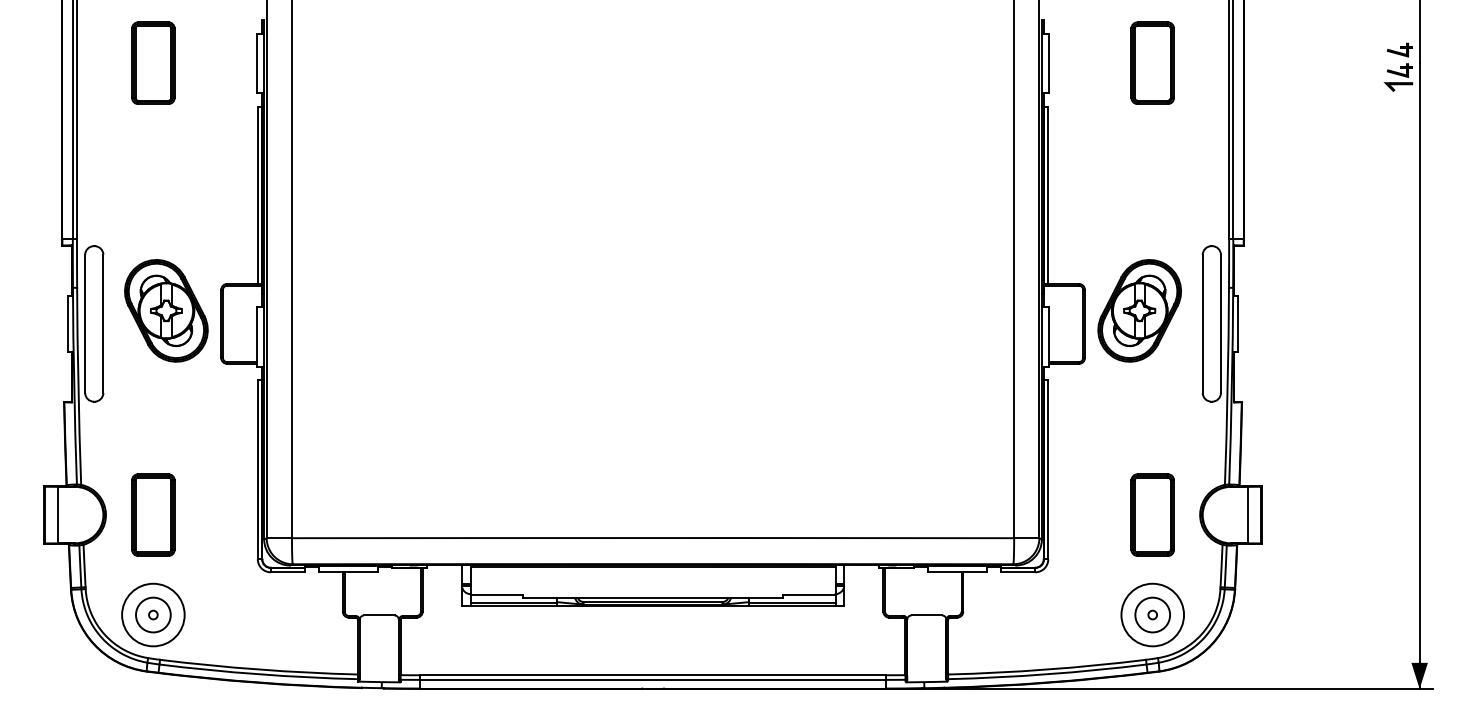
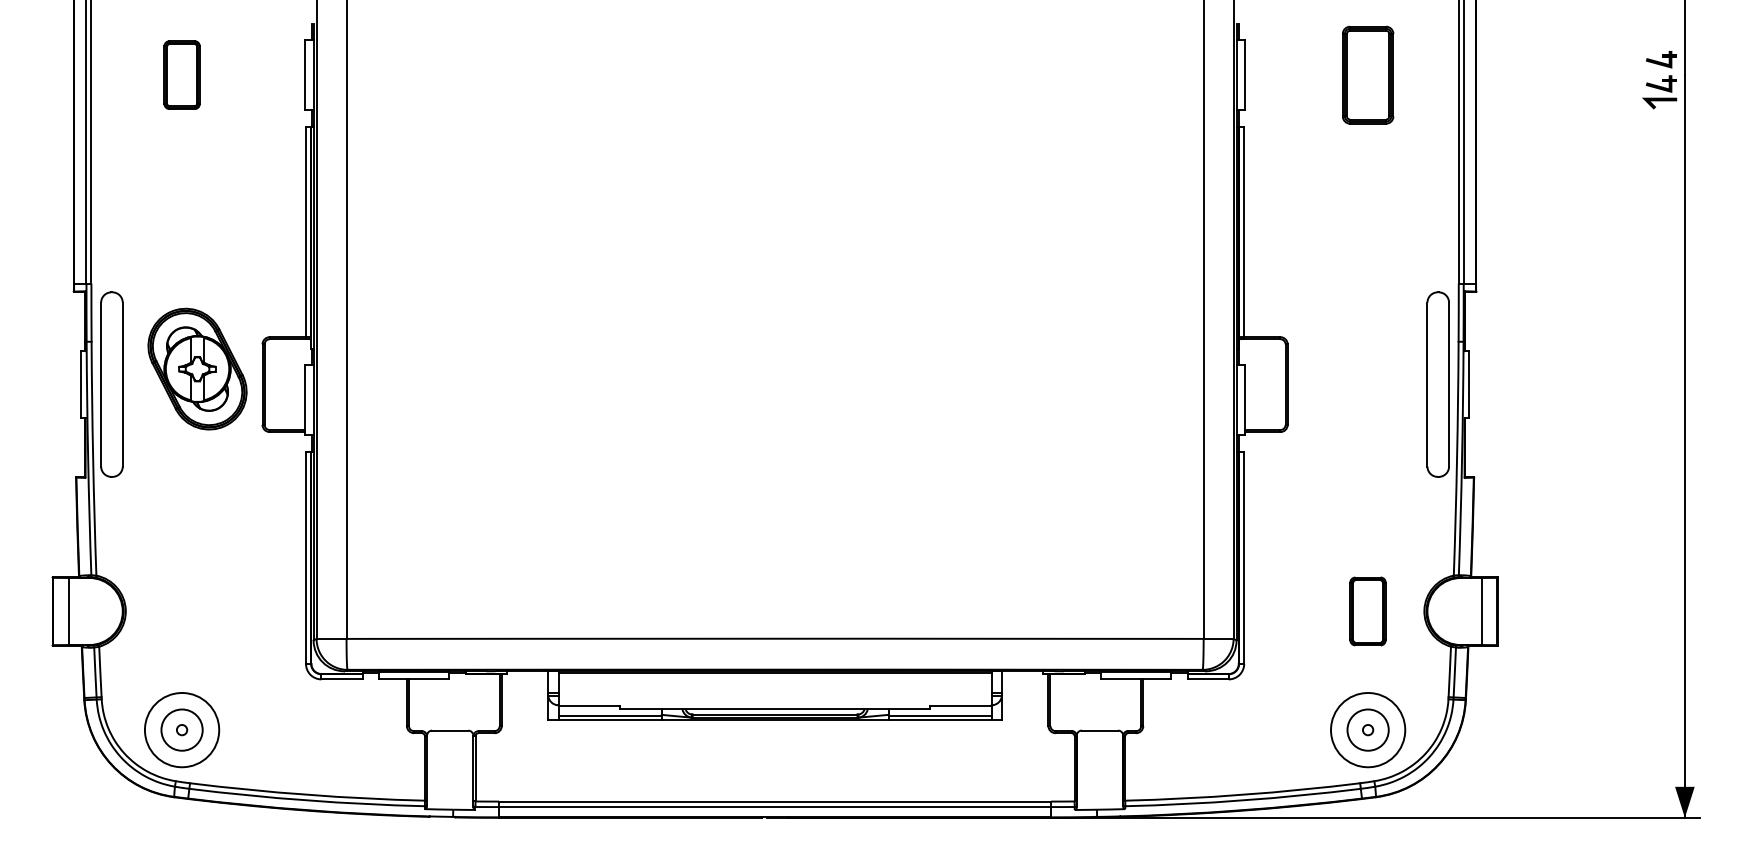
part: (153, 62) -> (182, 74), size x0.7
part: (1139, 310) -> (1352, 368), removed
part: (153, 514) -> (182, 610), removed
part: (1152, 514) -> (1367, 610), size x0.7

